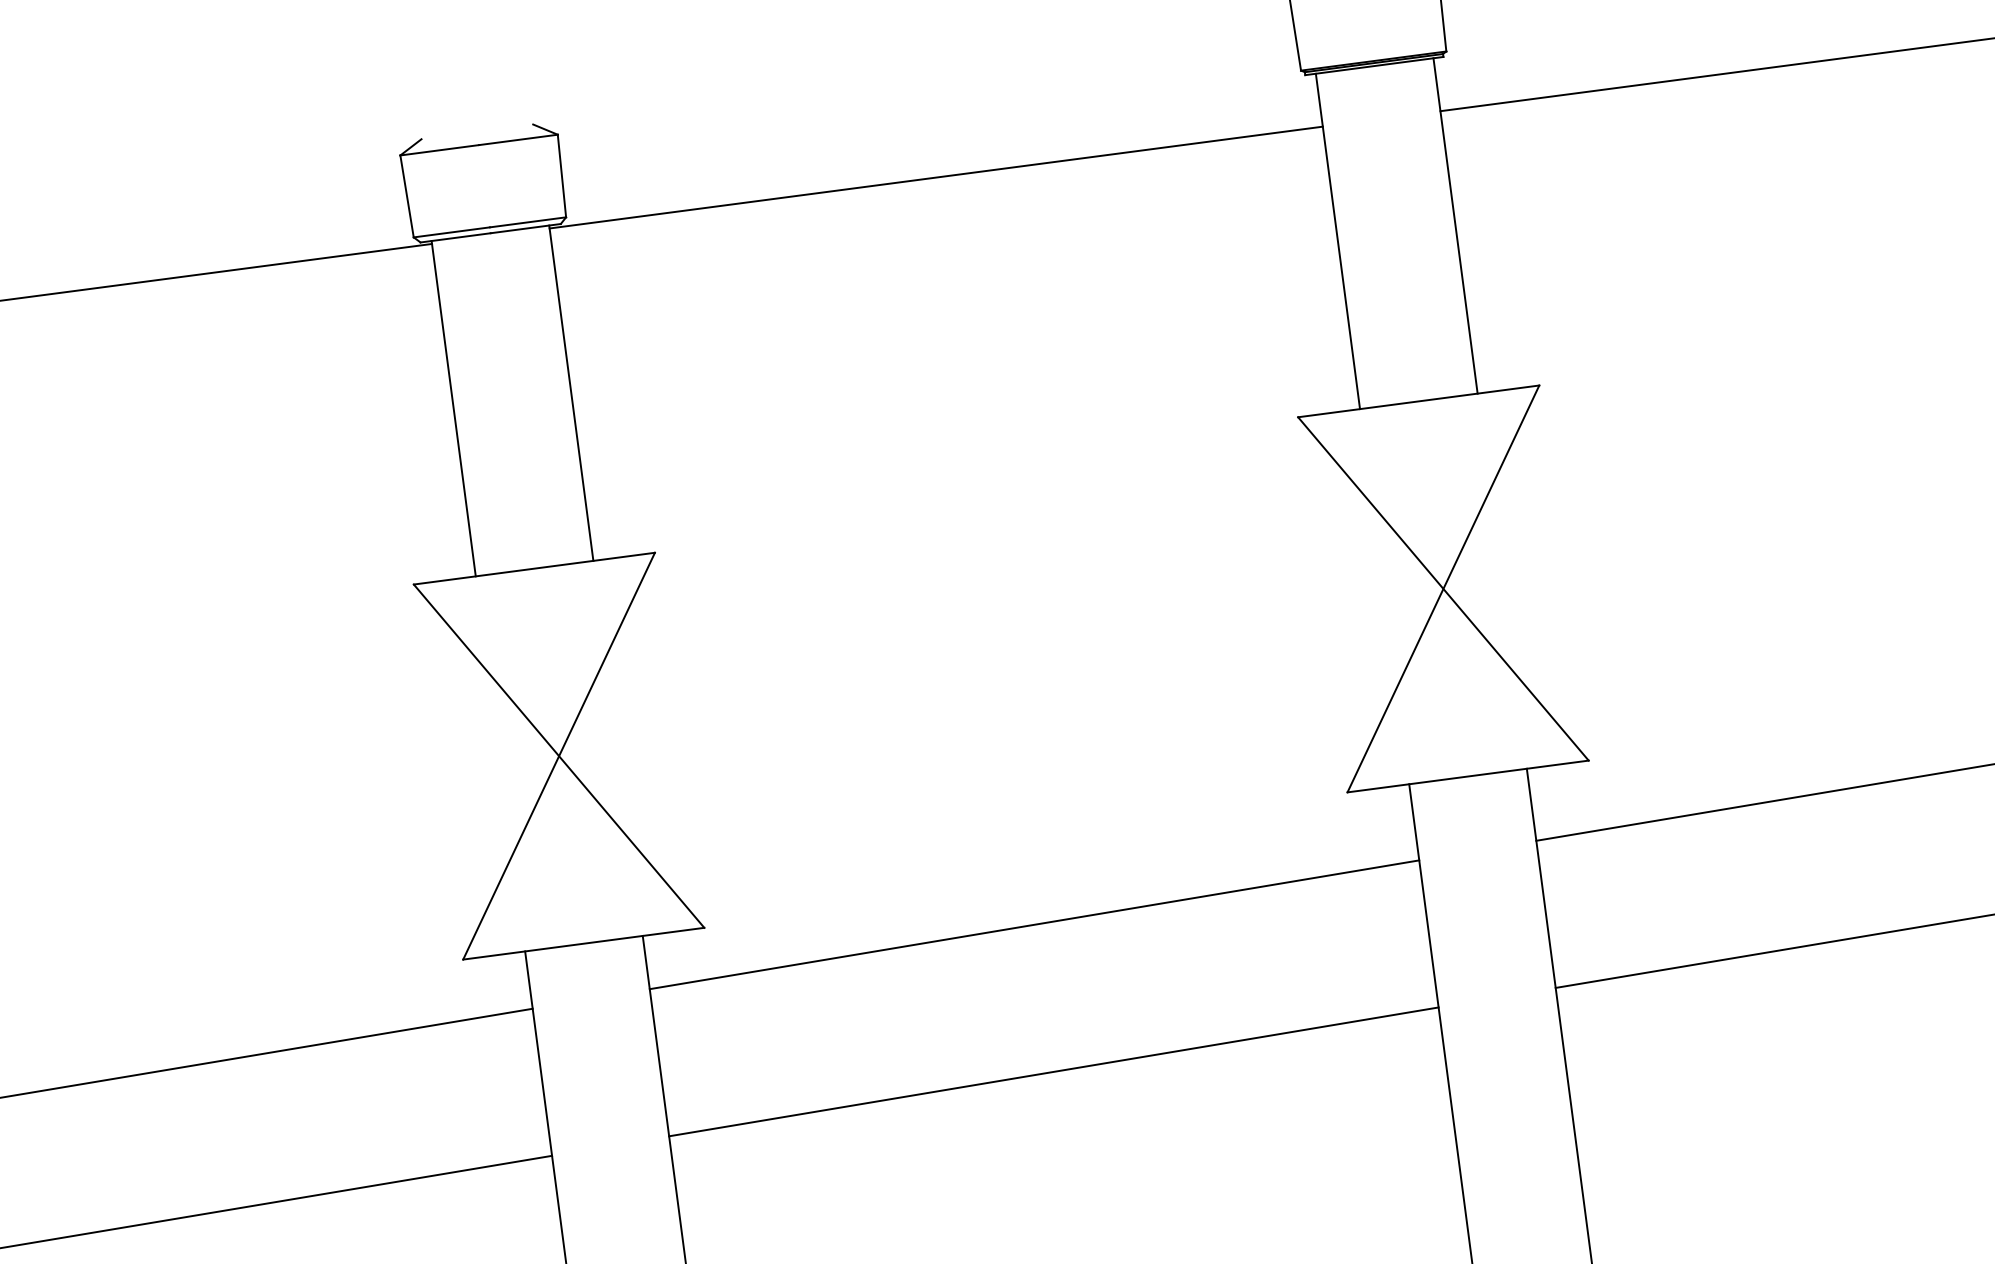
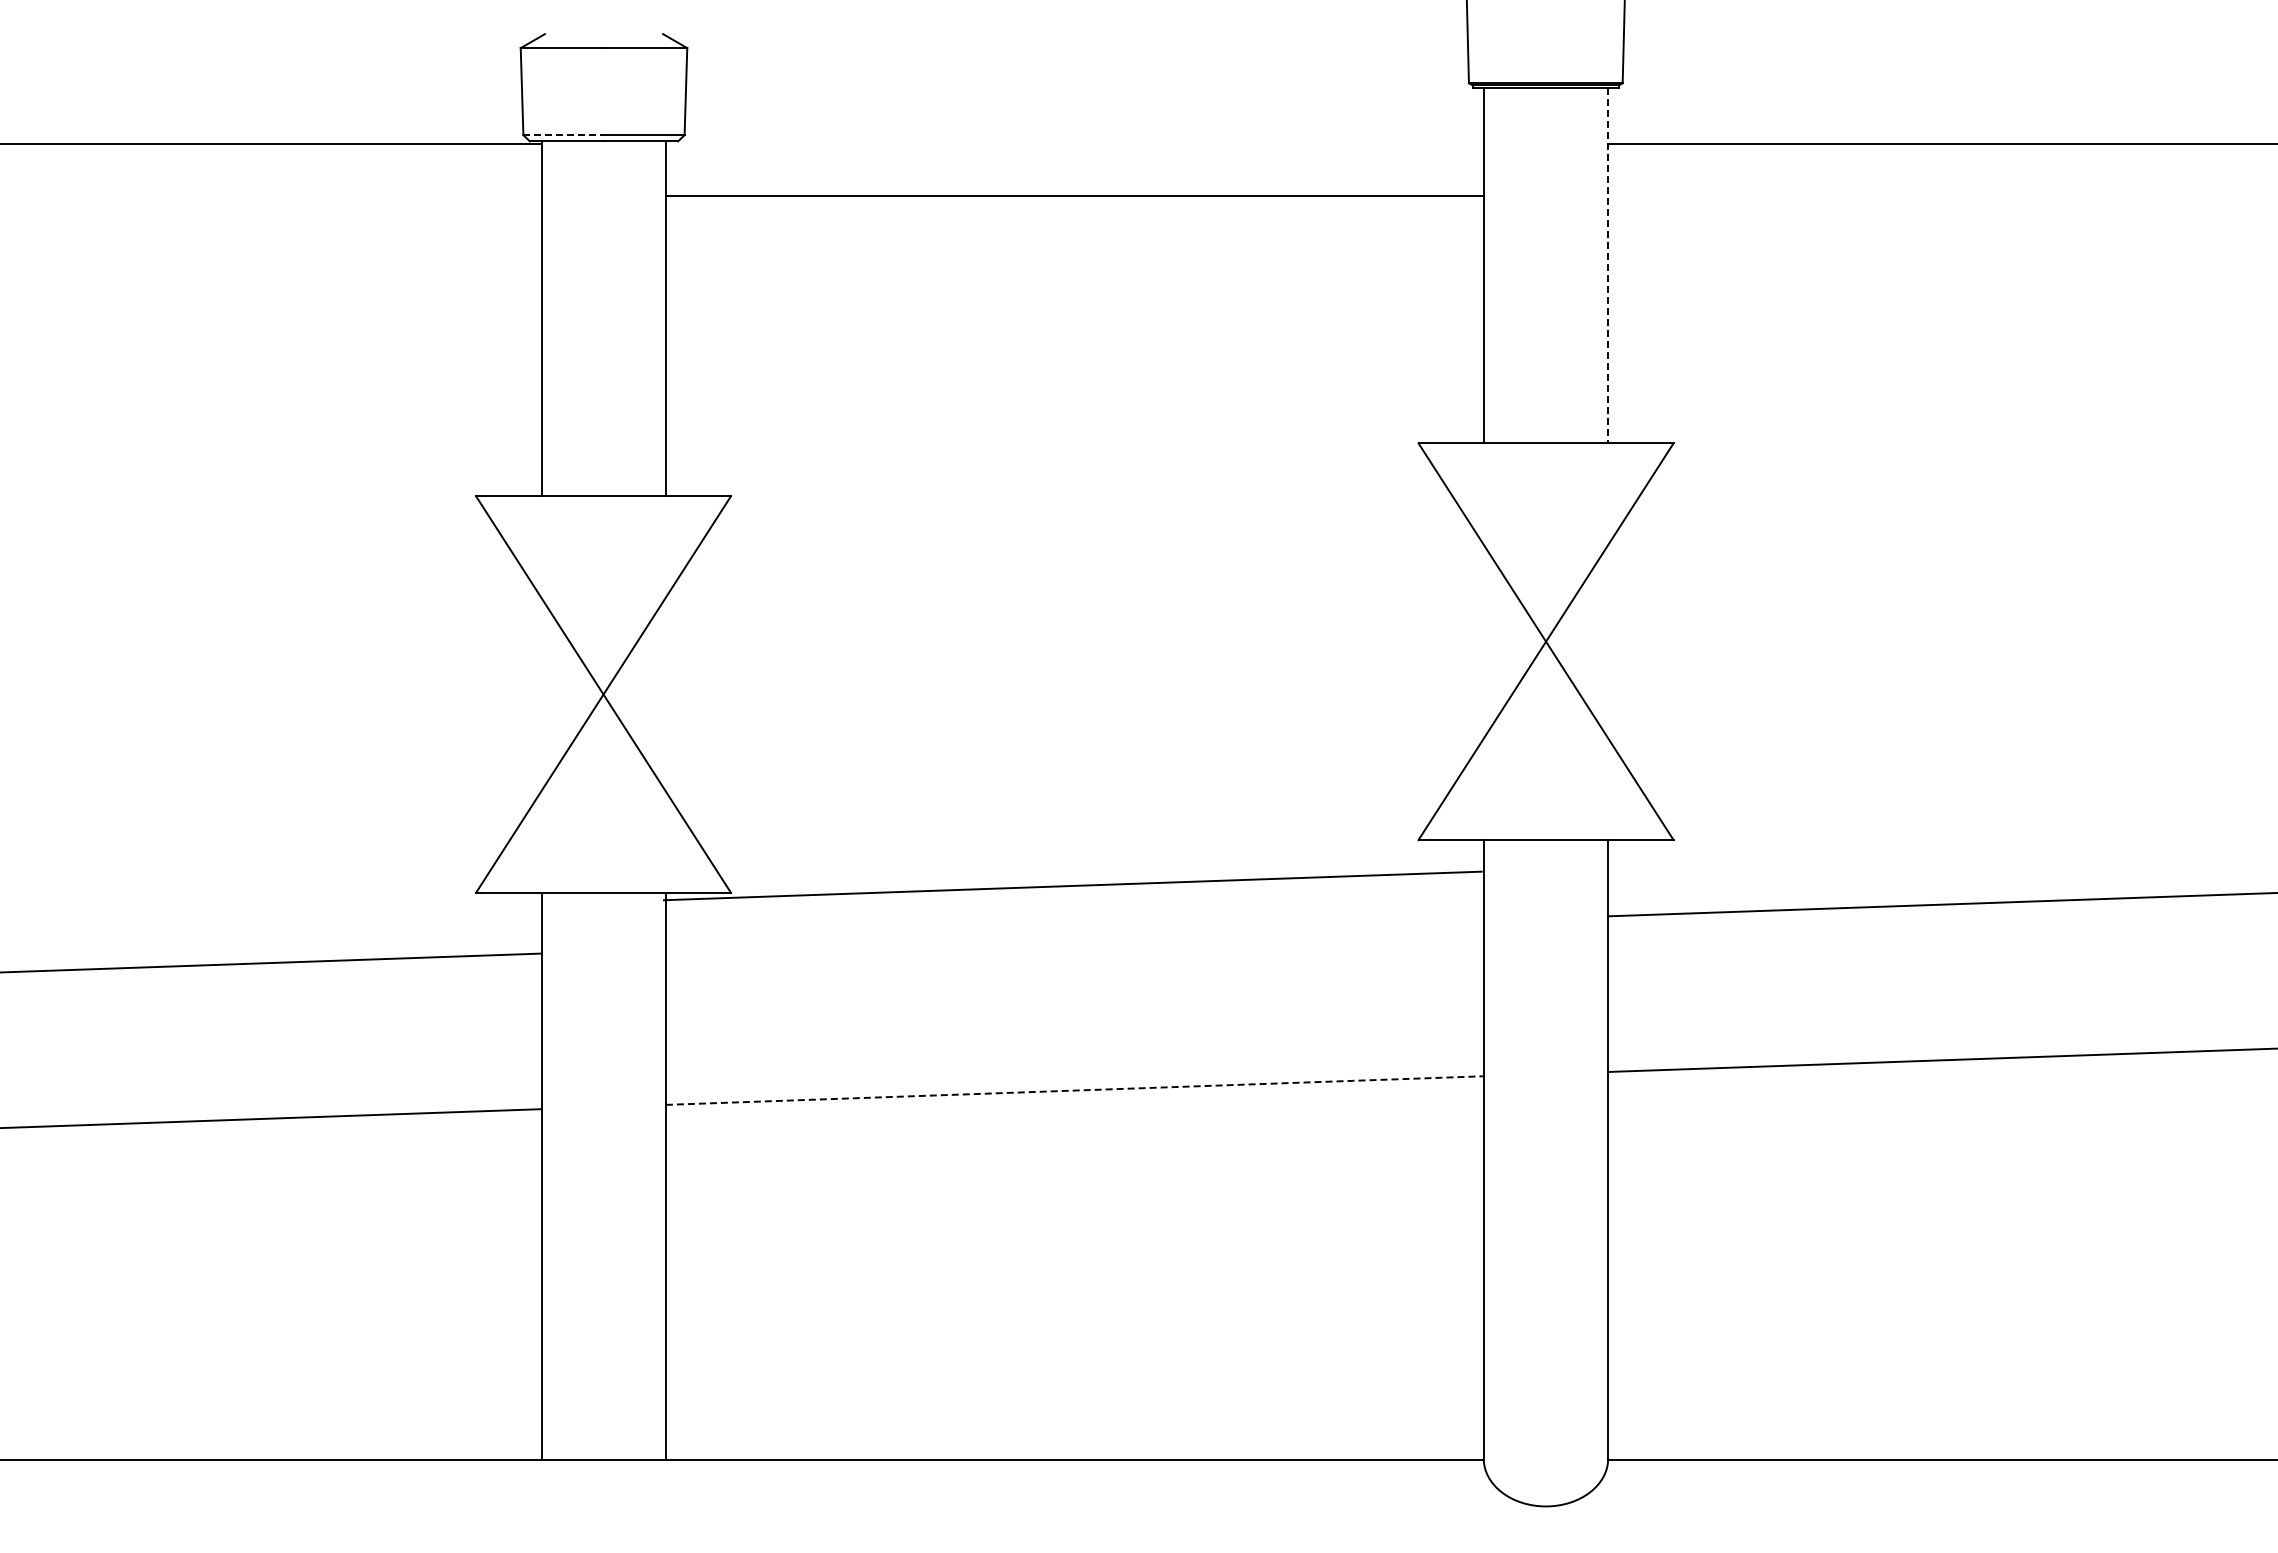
line: (935, 177) -> (1074, 196), moved
line: (1455, 226) -> (1608, 266), solid -> dashed
line: (452, 232) -> (564, 135), solid -> dashed
line: (1034, 924) -> (1072, 885), moved
line: (1054, 1071) -> (1075, 1090), solid -> dashed

